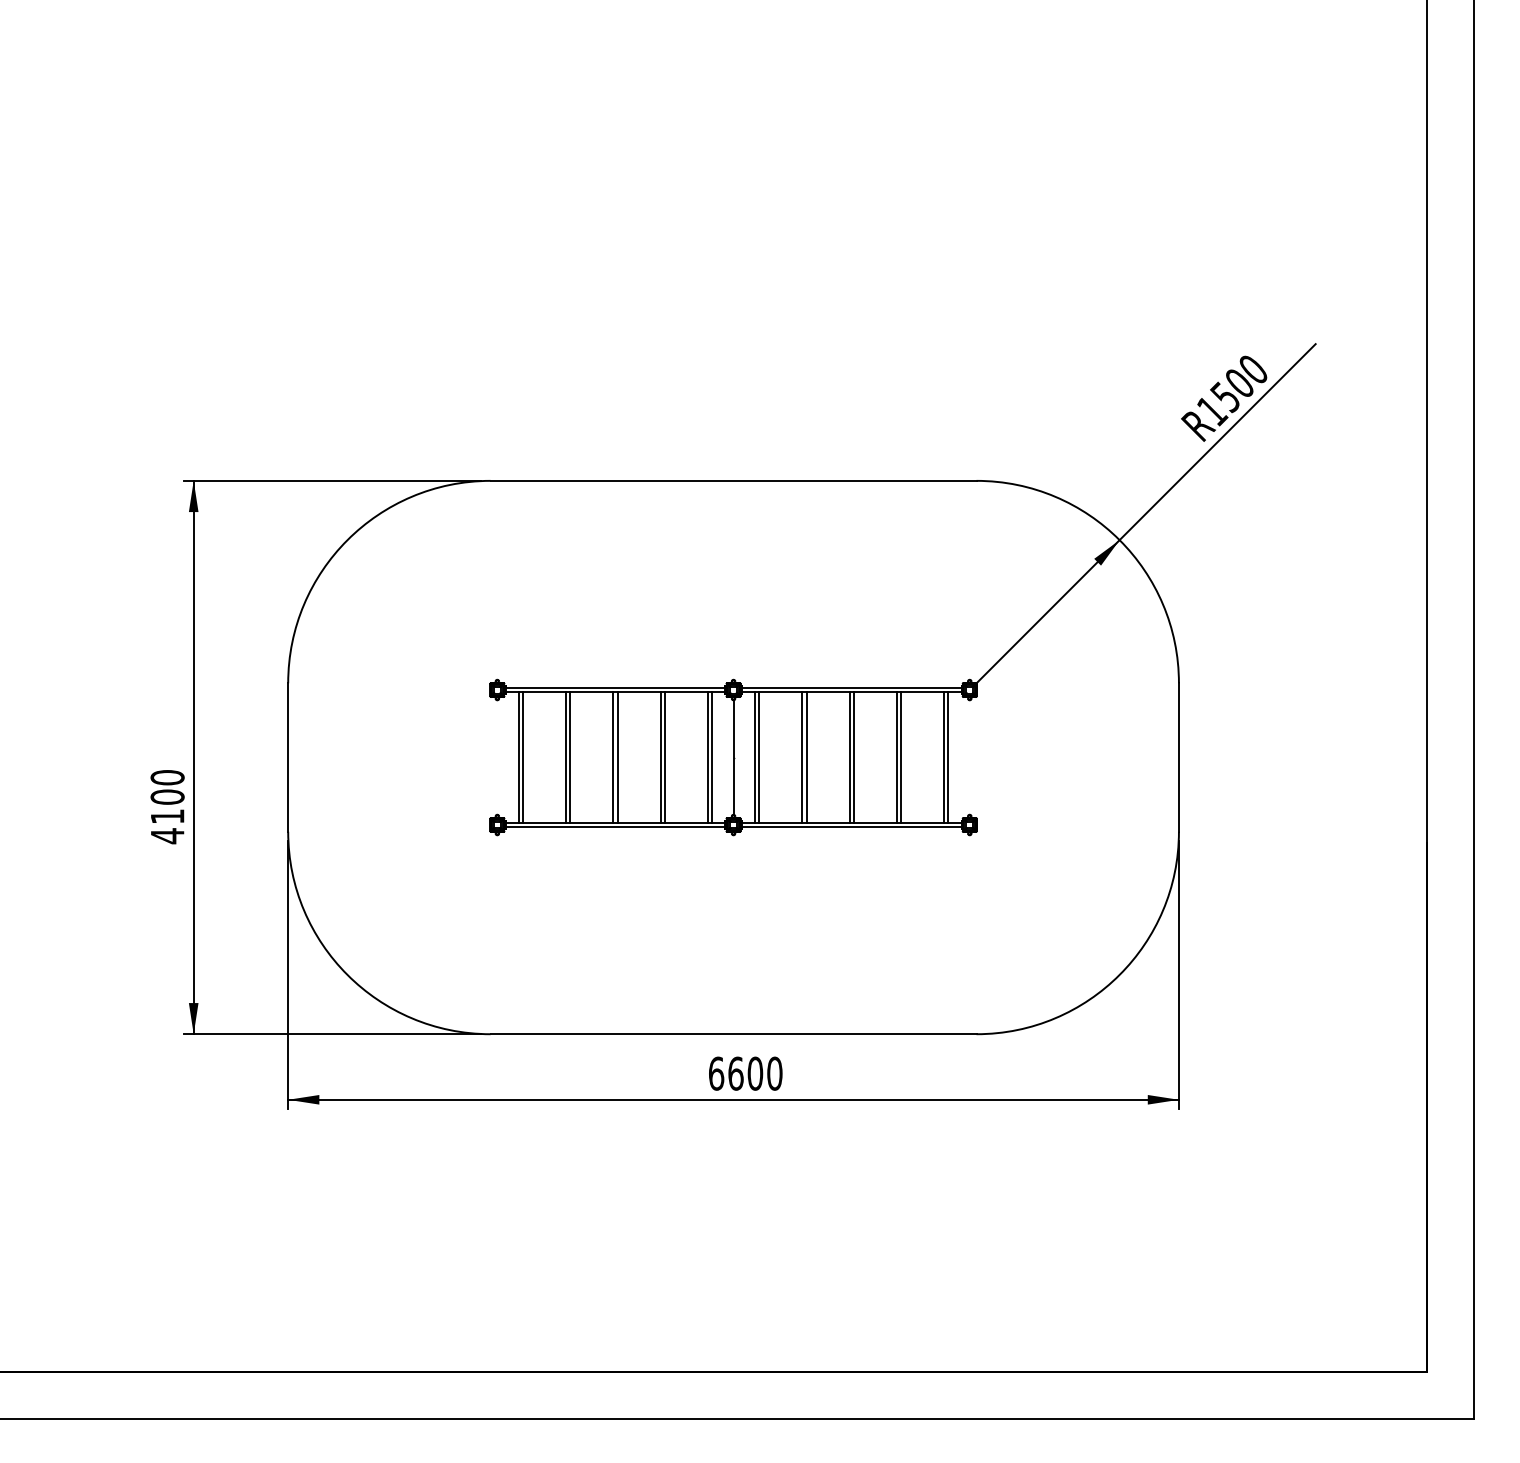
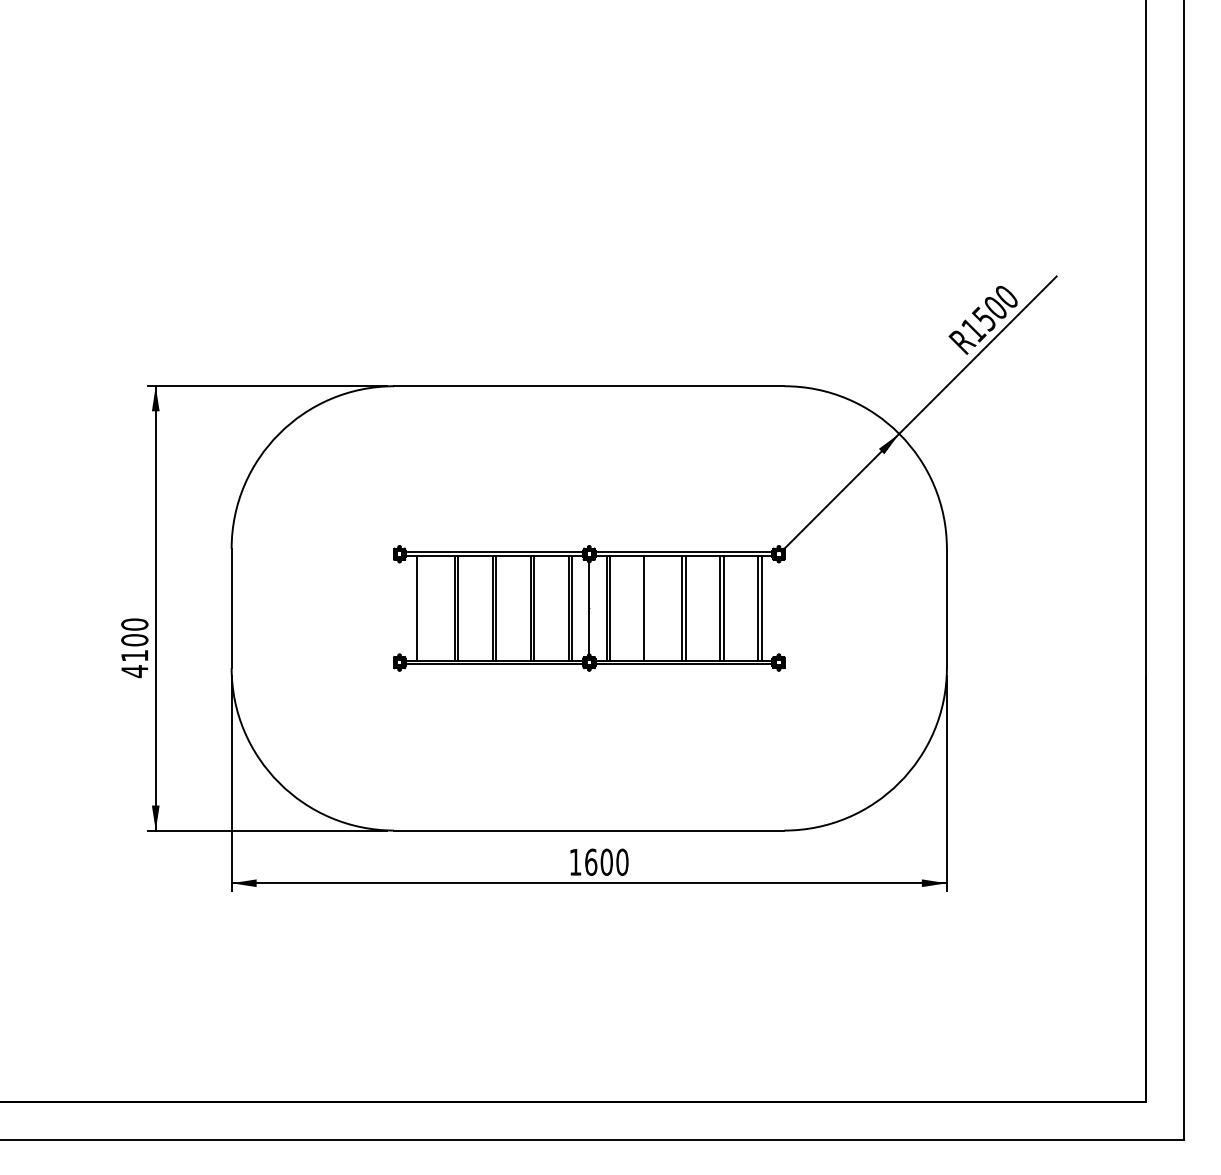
line: (523, 757) -> (420, 608), removed
line: (806, 757) -> (647, 608), removed
text: (716, 1073) -> (575, 862), 6600 -> 1600

